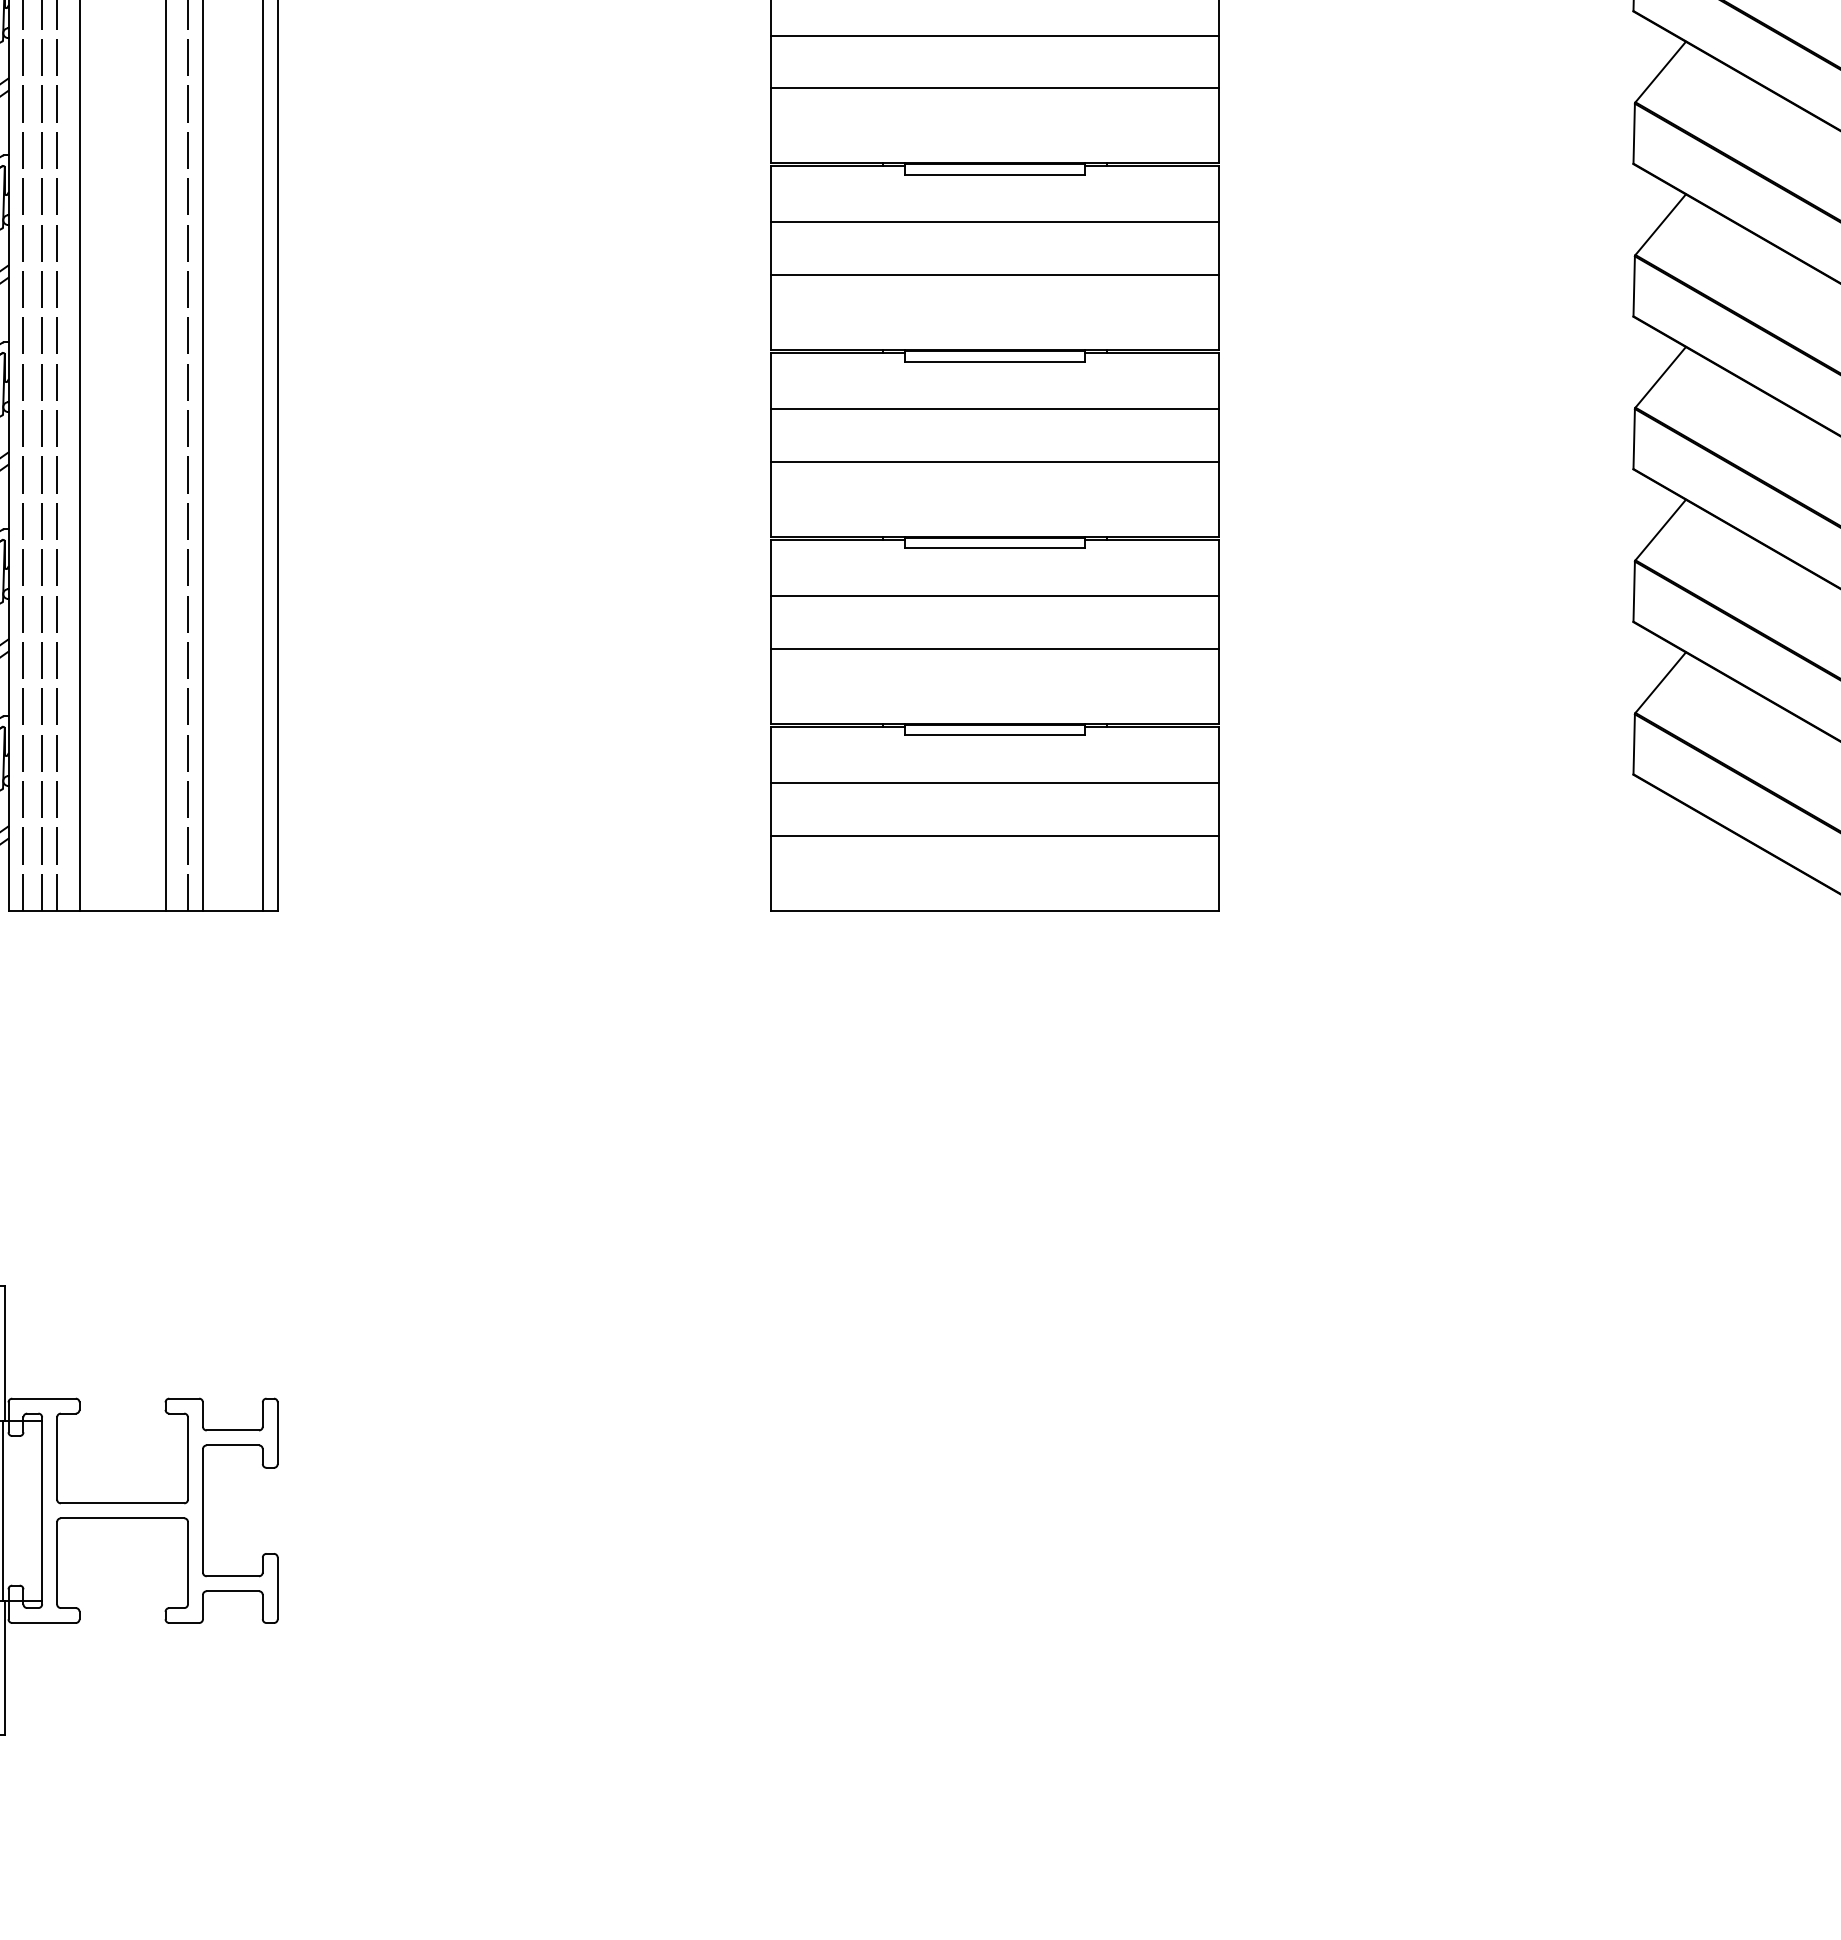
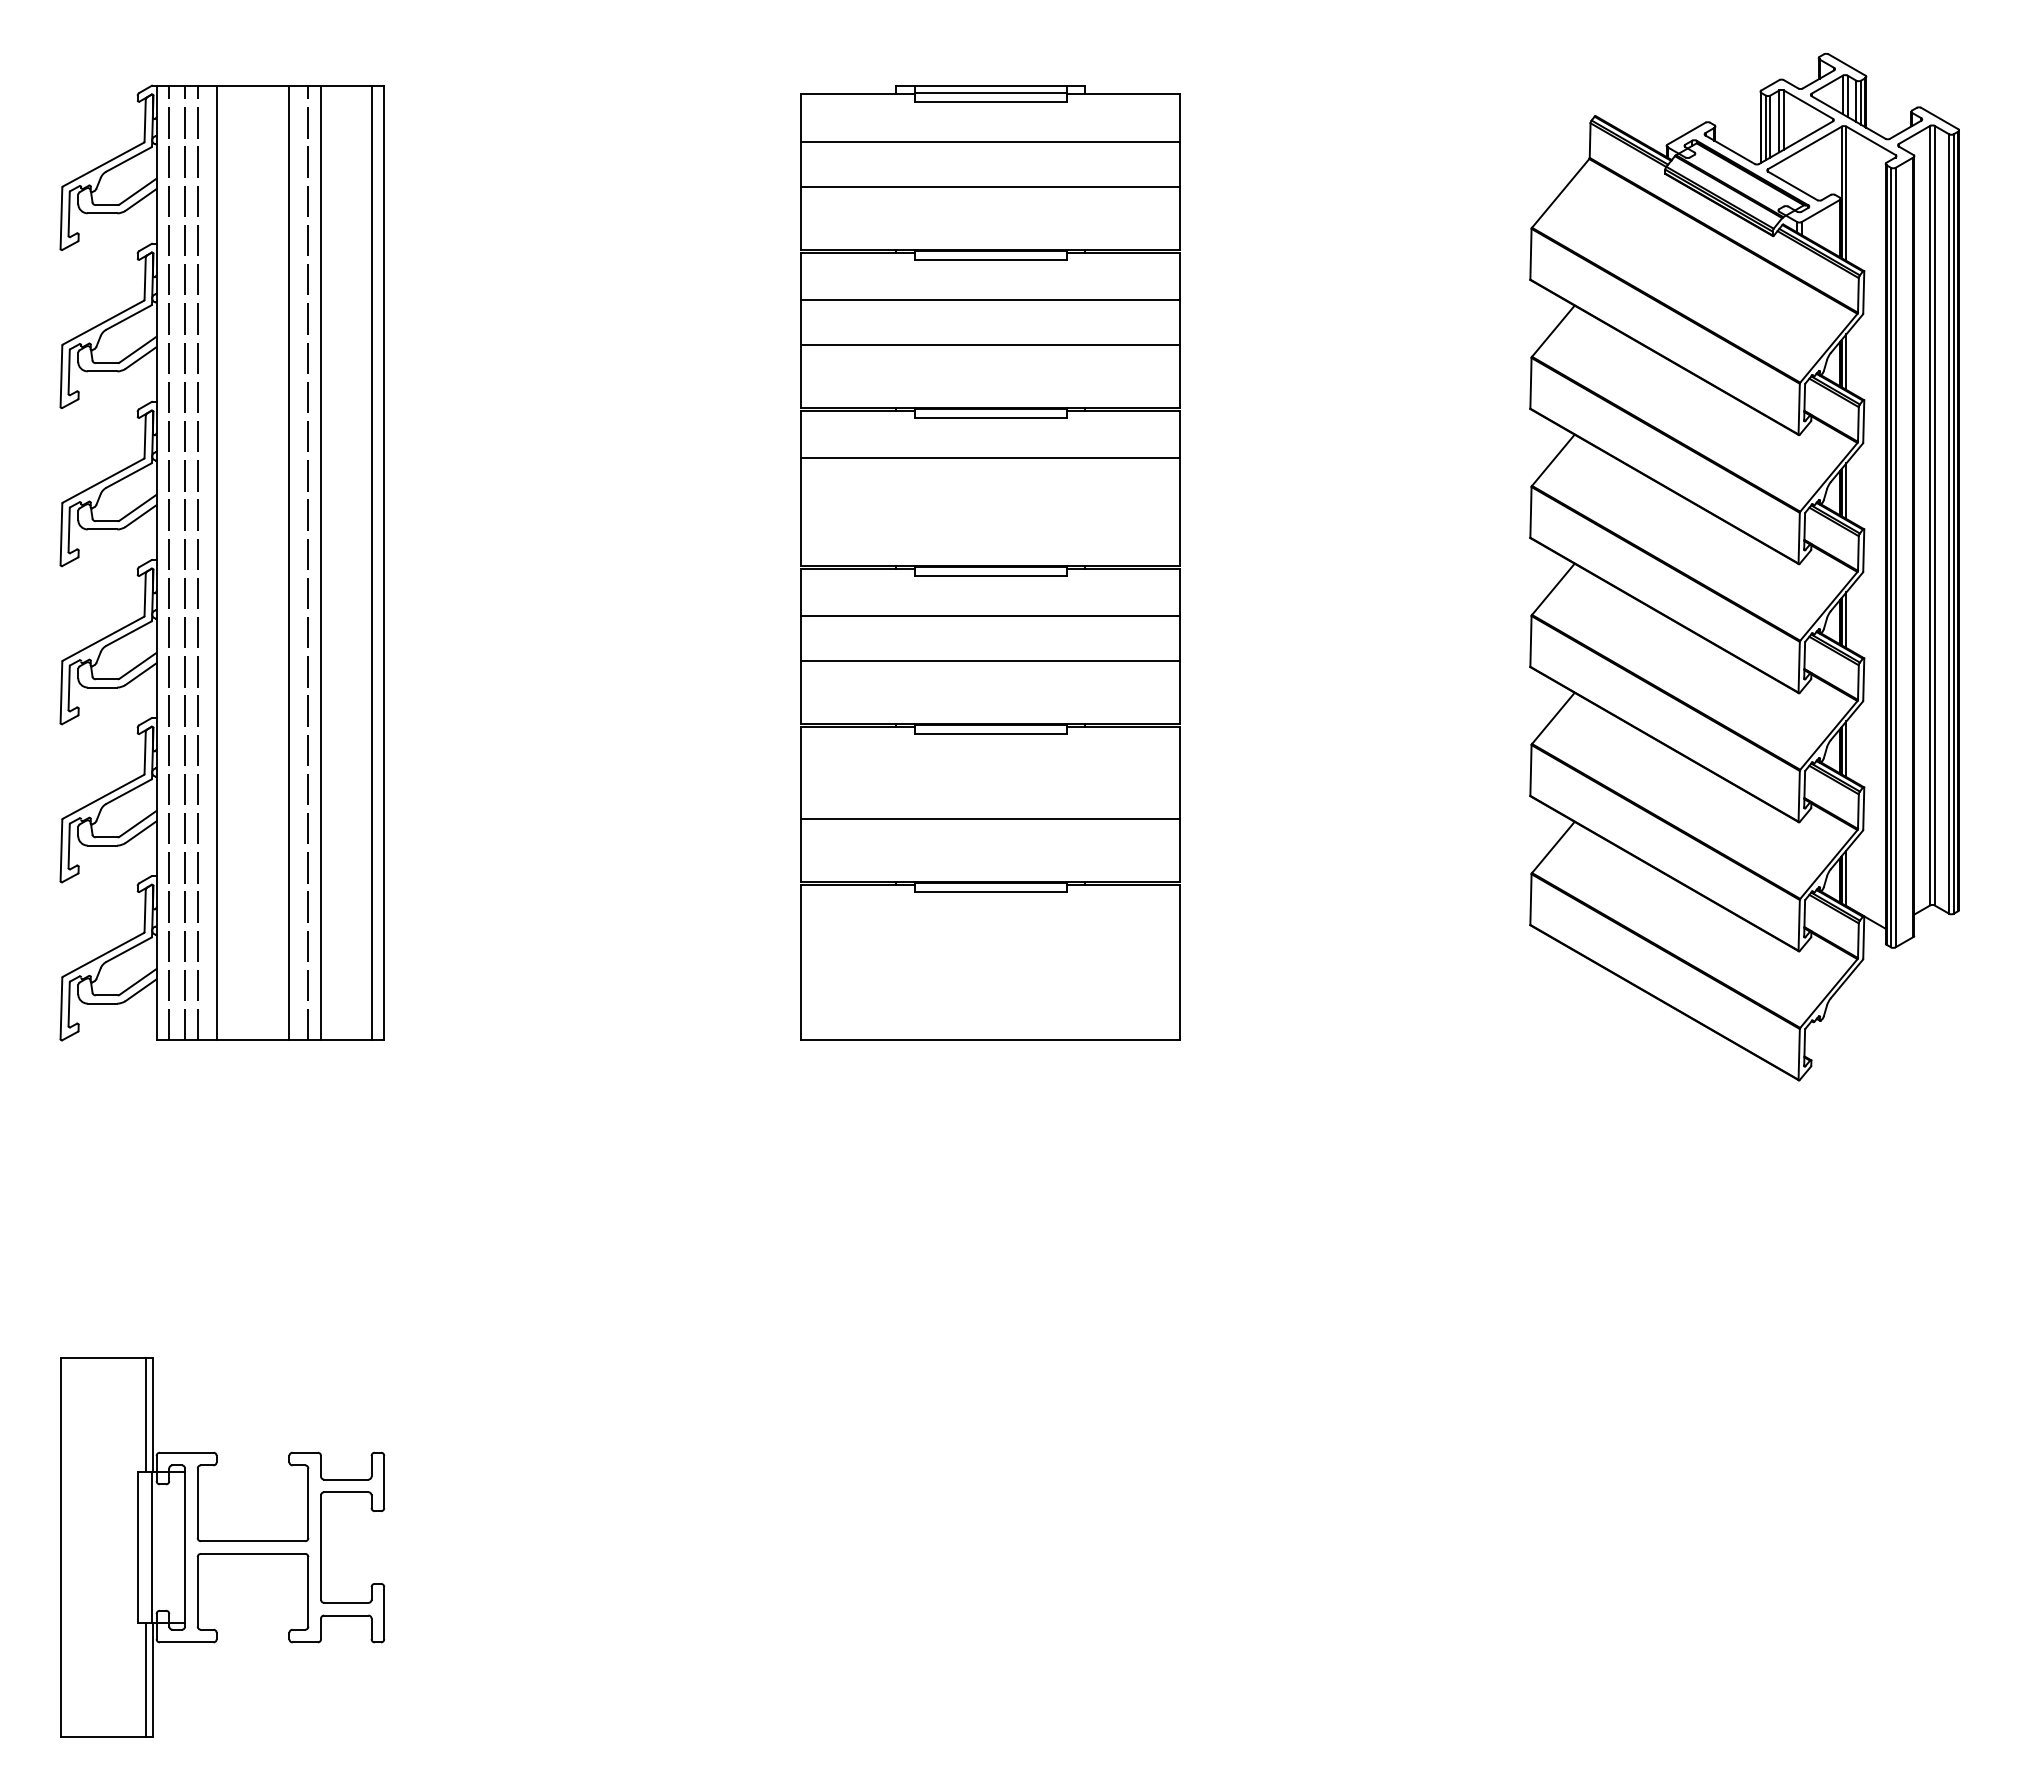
line: (994, 275) -> (990, 503), removed
line: (994, 596) -> (990, 774), removed
line: (994, 783) -> (990, 932), removed
line: (994, 836) -> (990, 977), removed

